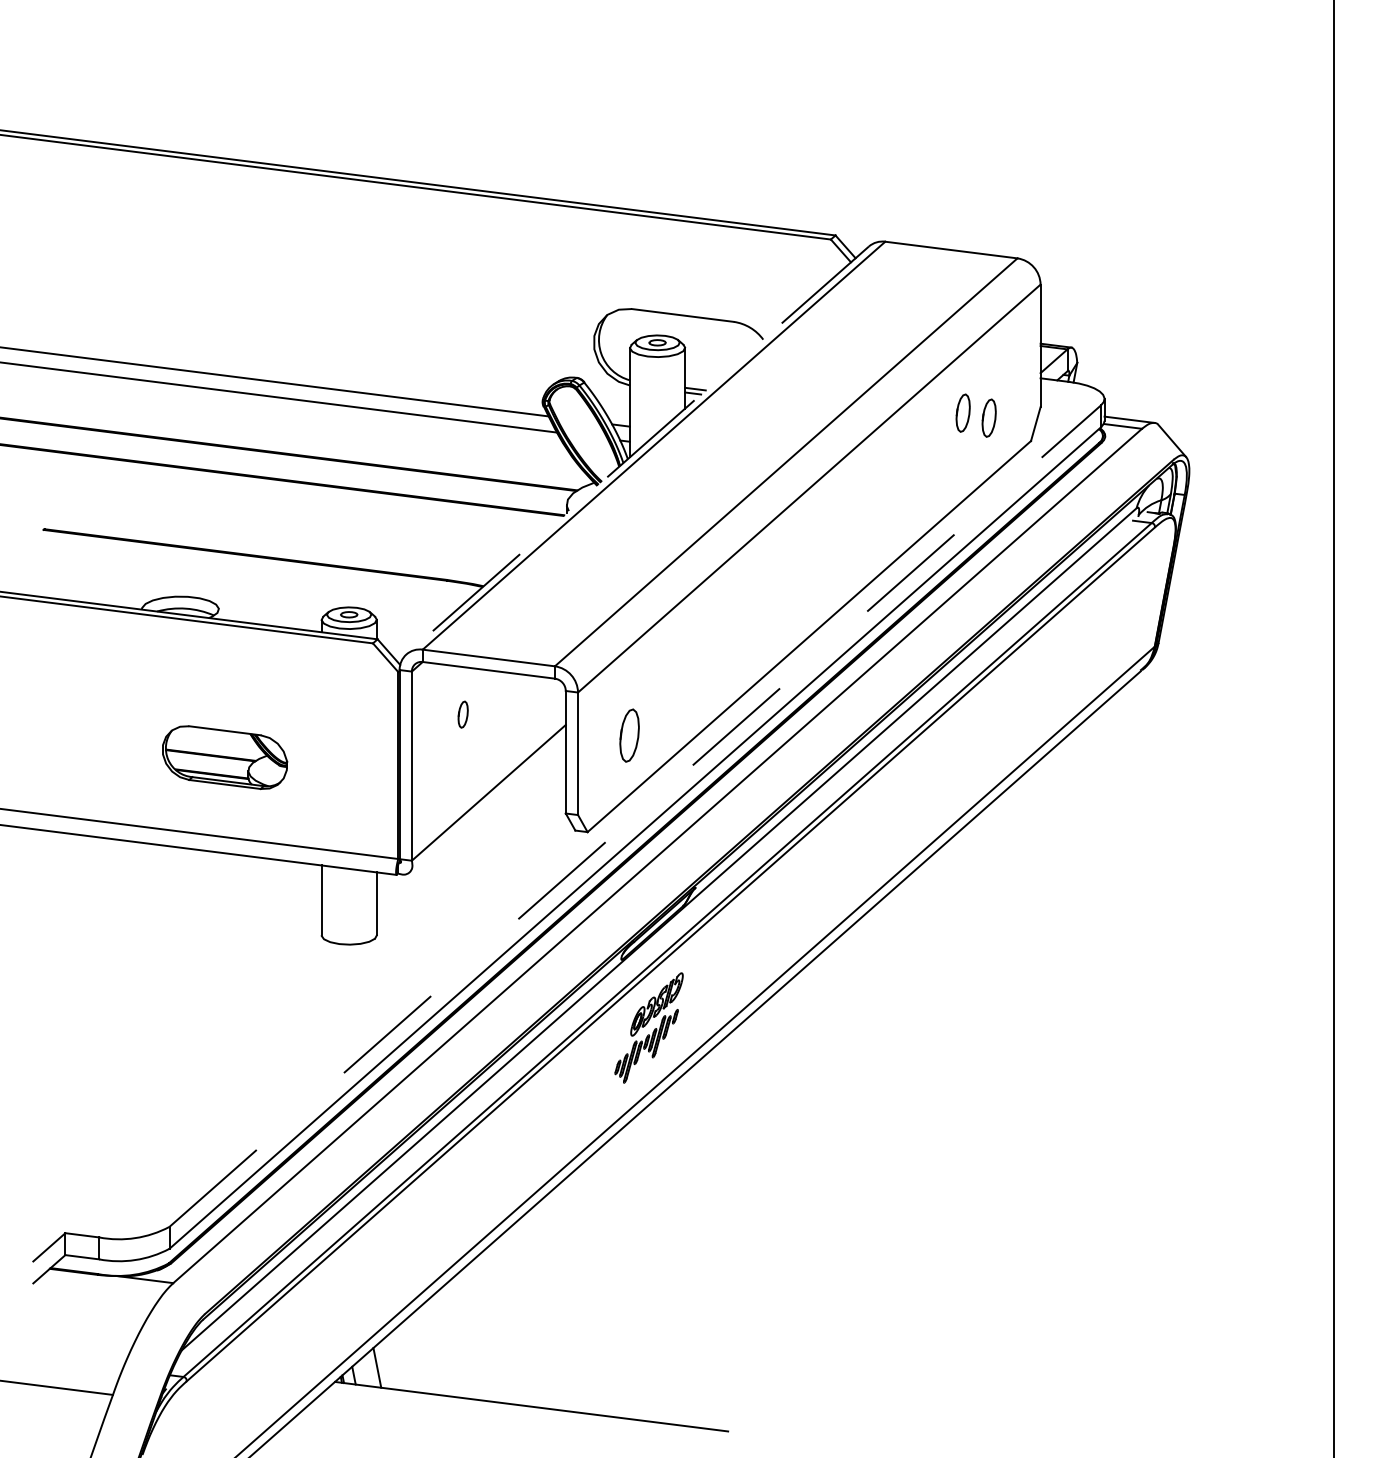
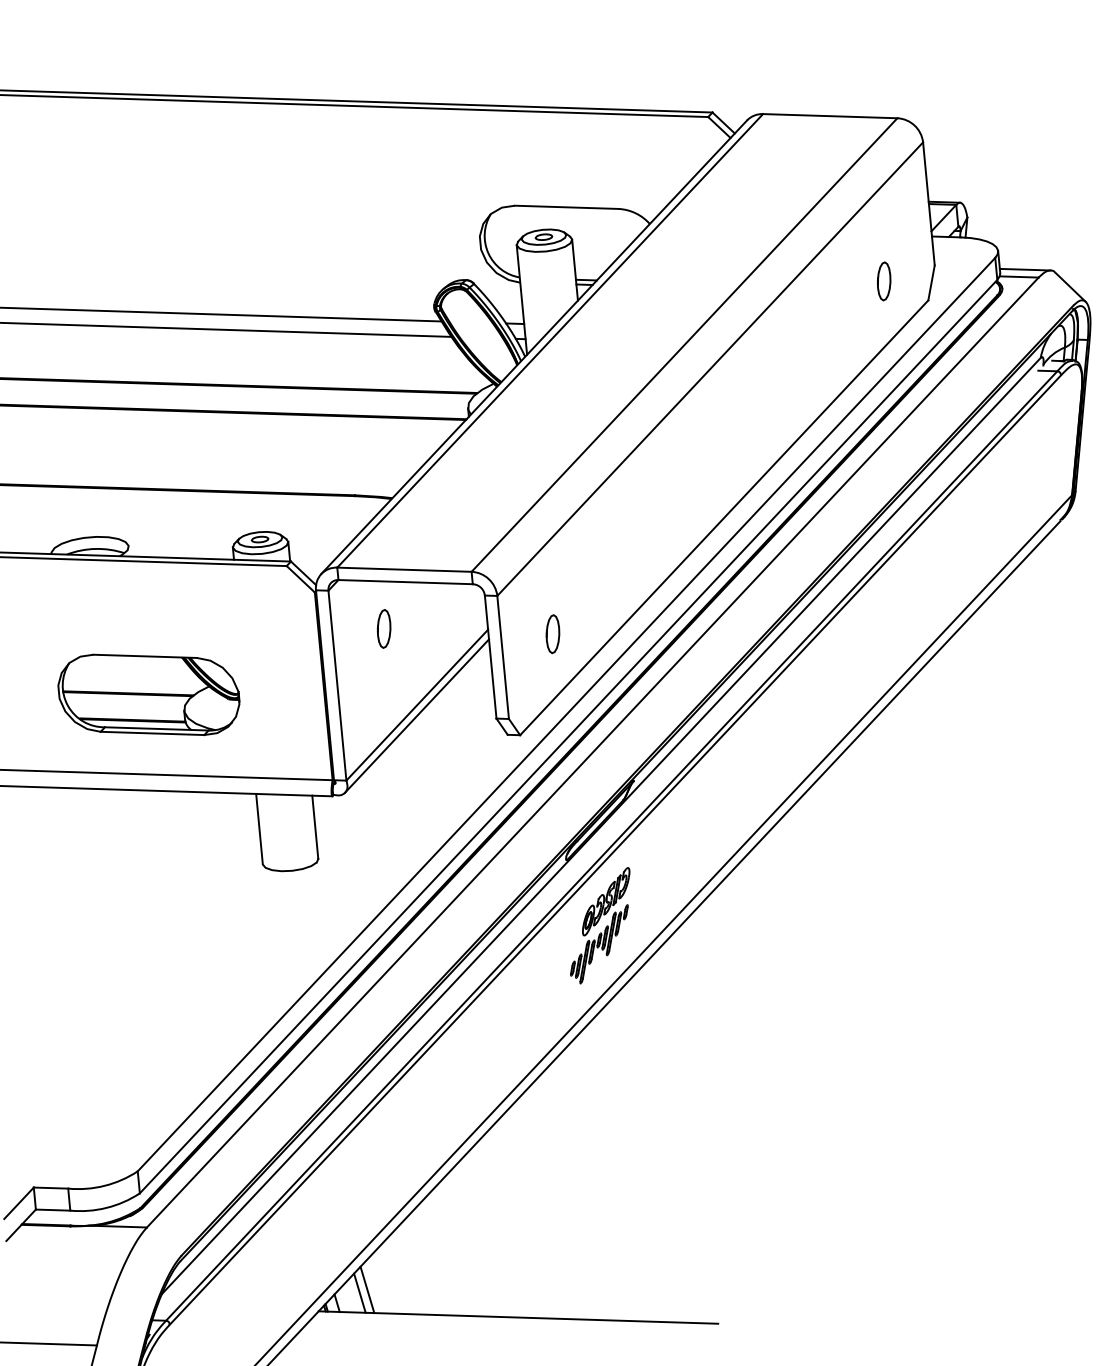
part: (962, 412) -> (856, 278), removed
line: (637, 450) -> (534, 347), dashed -> solid
part: (462, 714) -> (383, 628), size x1.43
part: (628, 734) -> (551, 633), size x0.71
part: (224, 757) -> (148, 694), size x1.43
line: (487, 803) -> (416, 715), added
line: (635, 815) -> (566, 713), dashed -> solid
line: (384, 1364) -> (366, 1289), added

